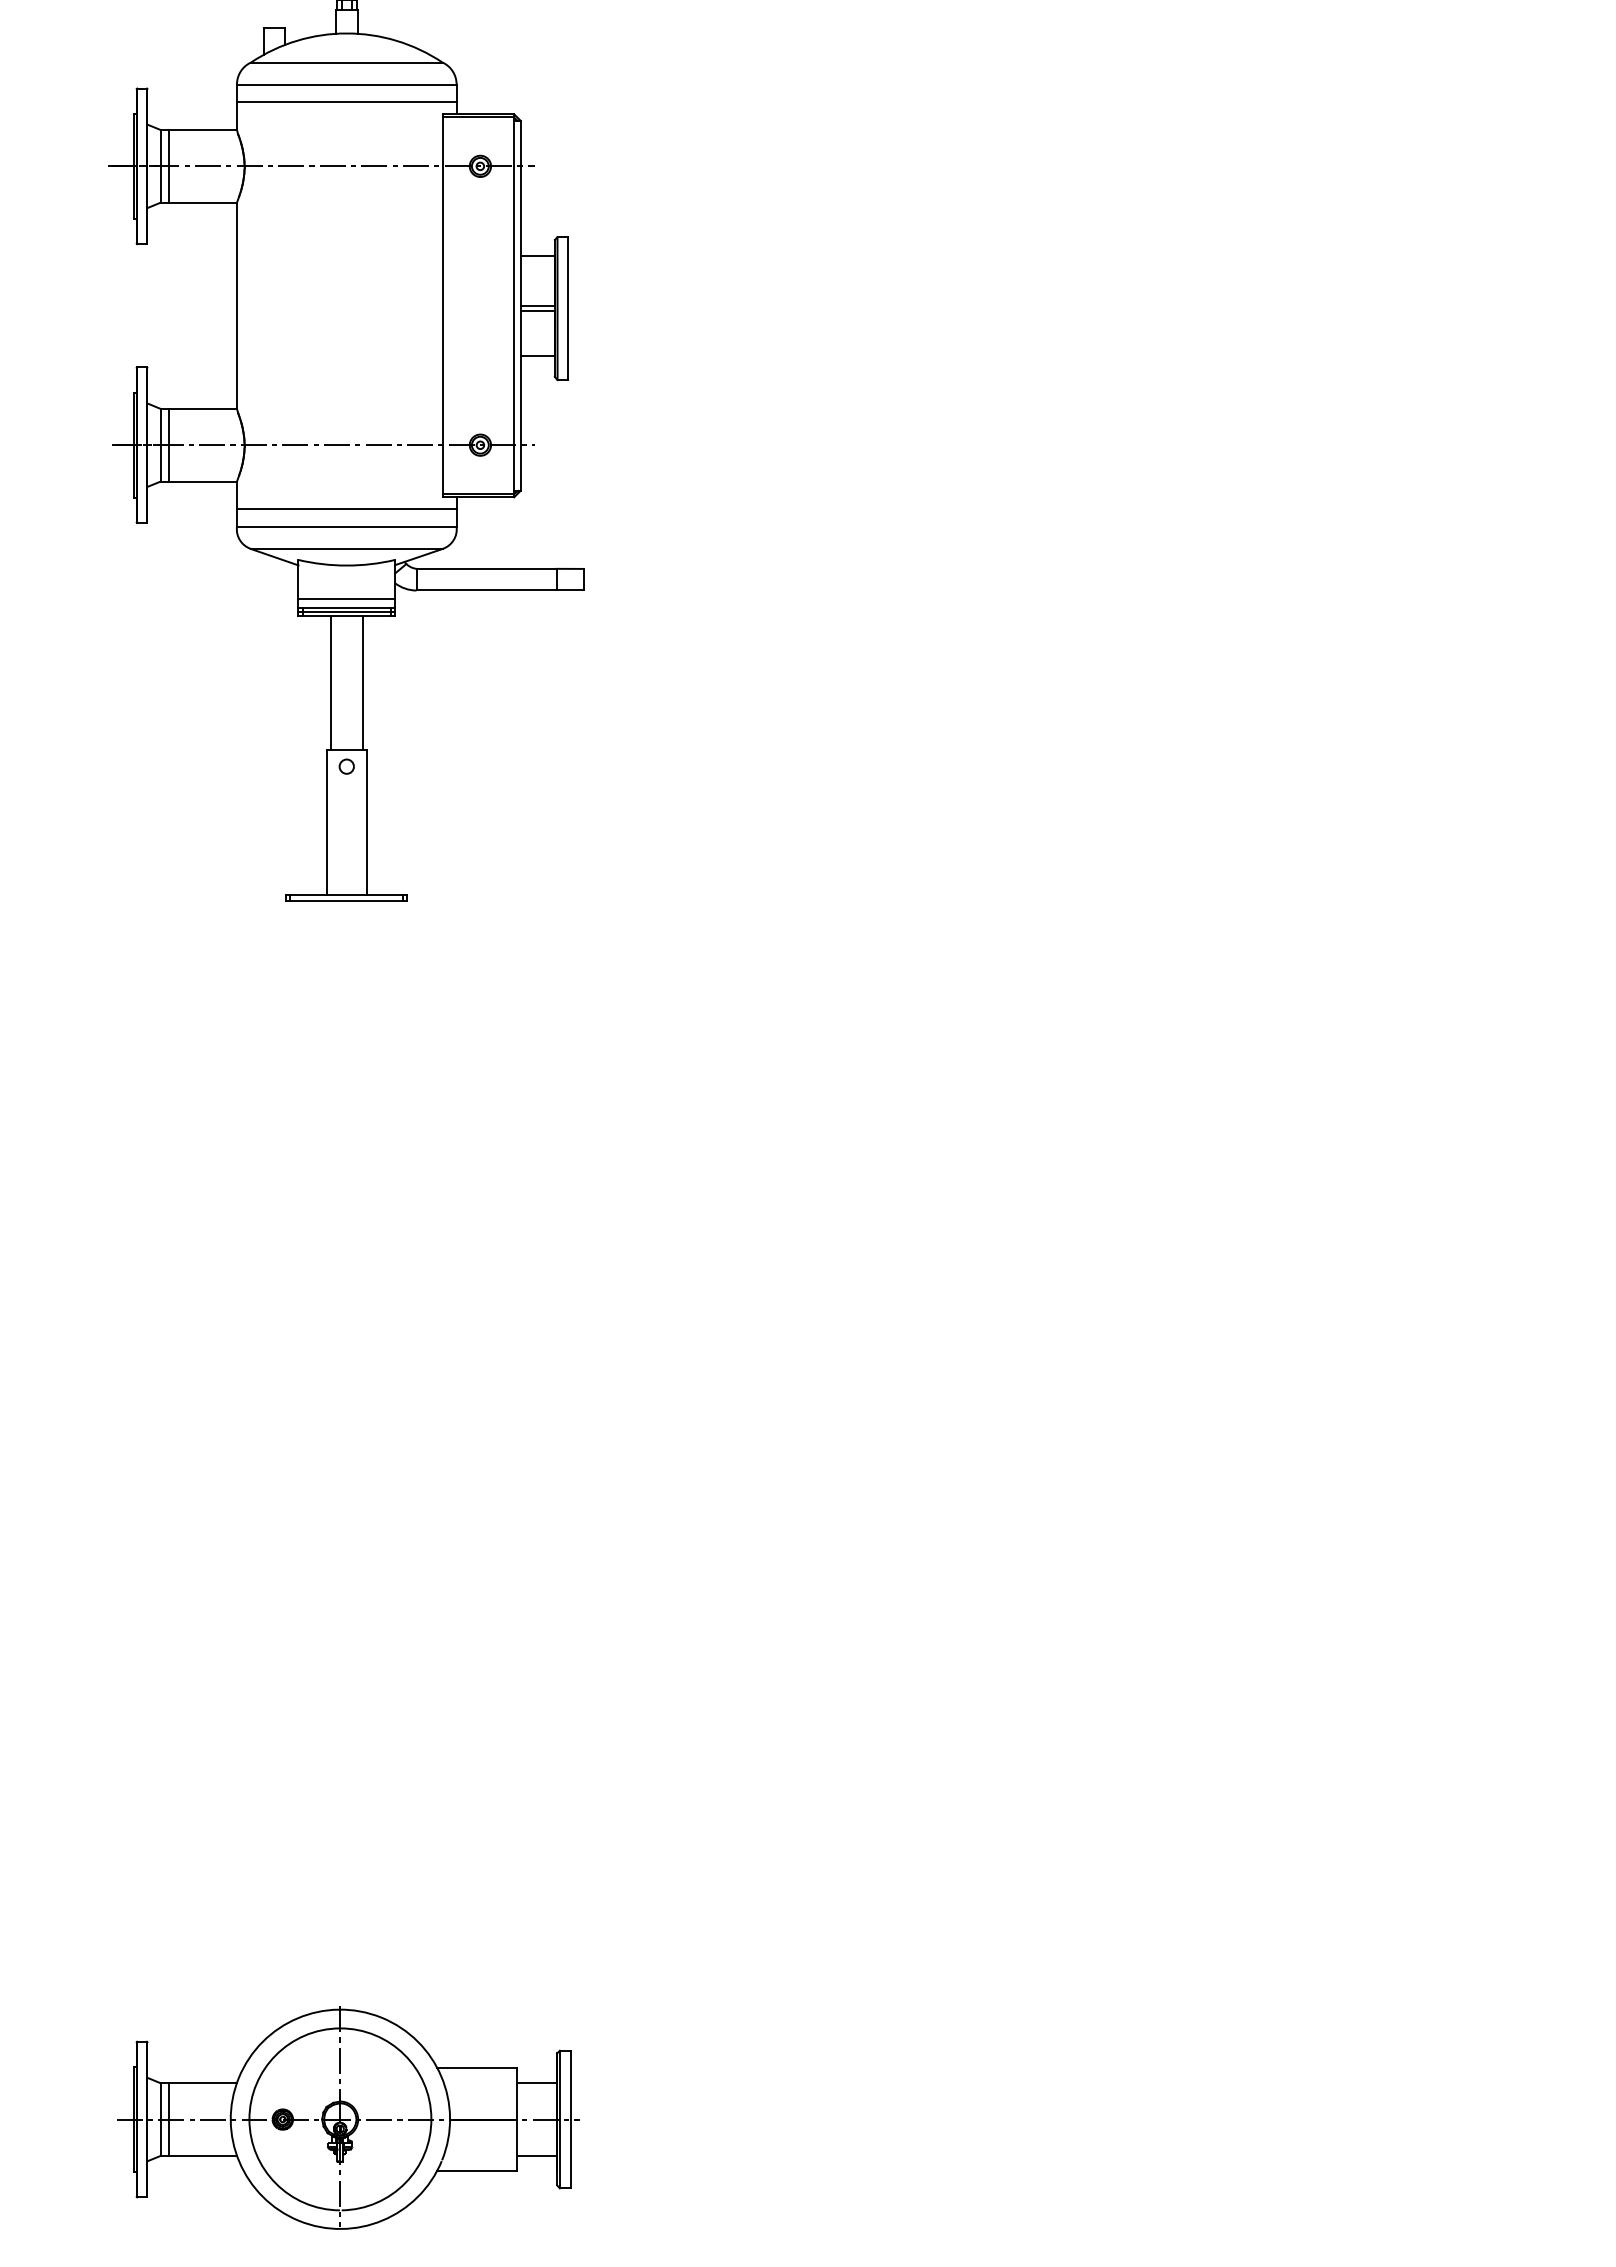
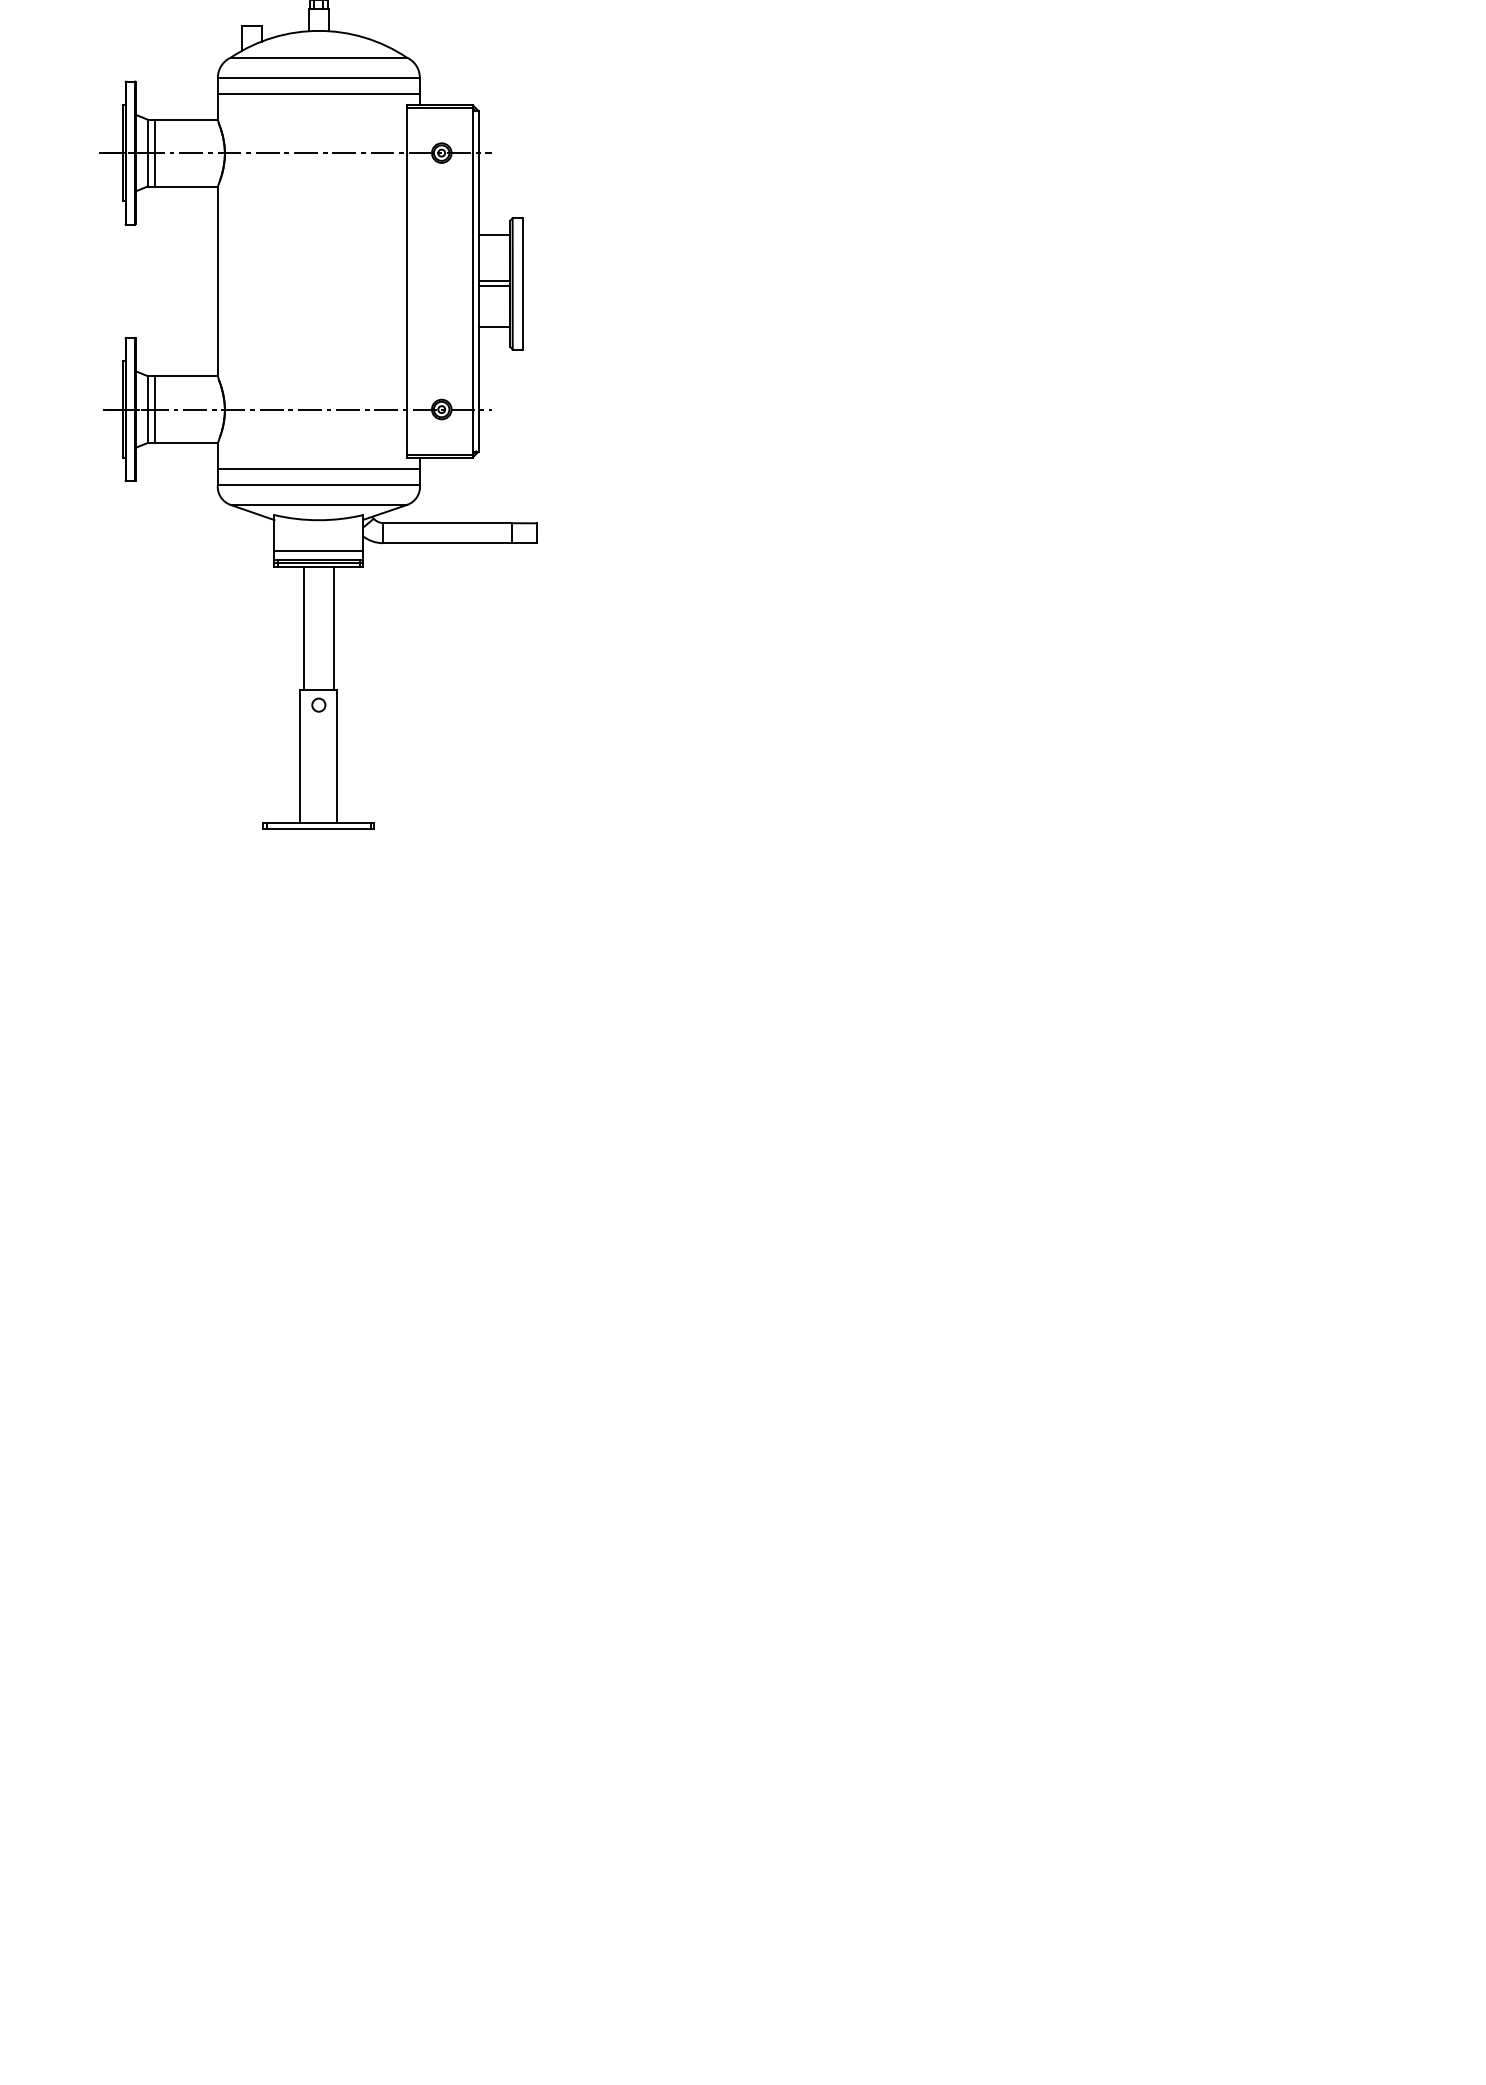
part: (348, 2117) -> (320, 1947), removed

